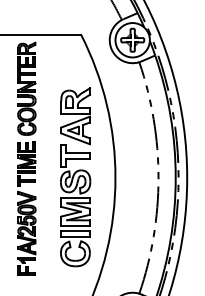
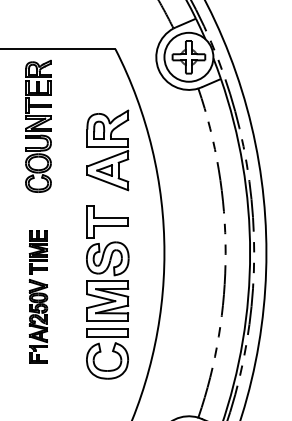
part: (75, 116) -> (107, 150), moved
part: (26, 208) -> (38, 296), size x0.7

